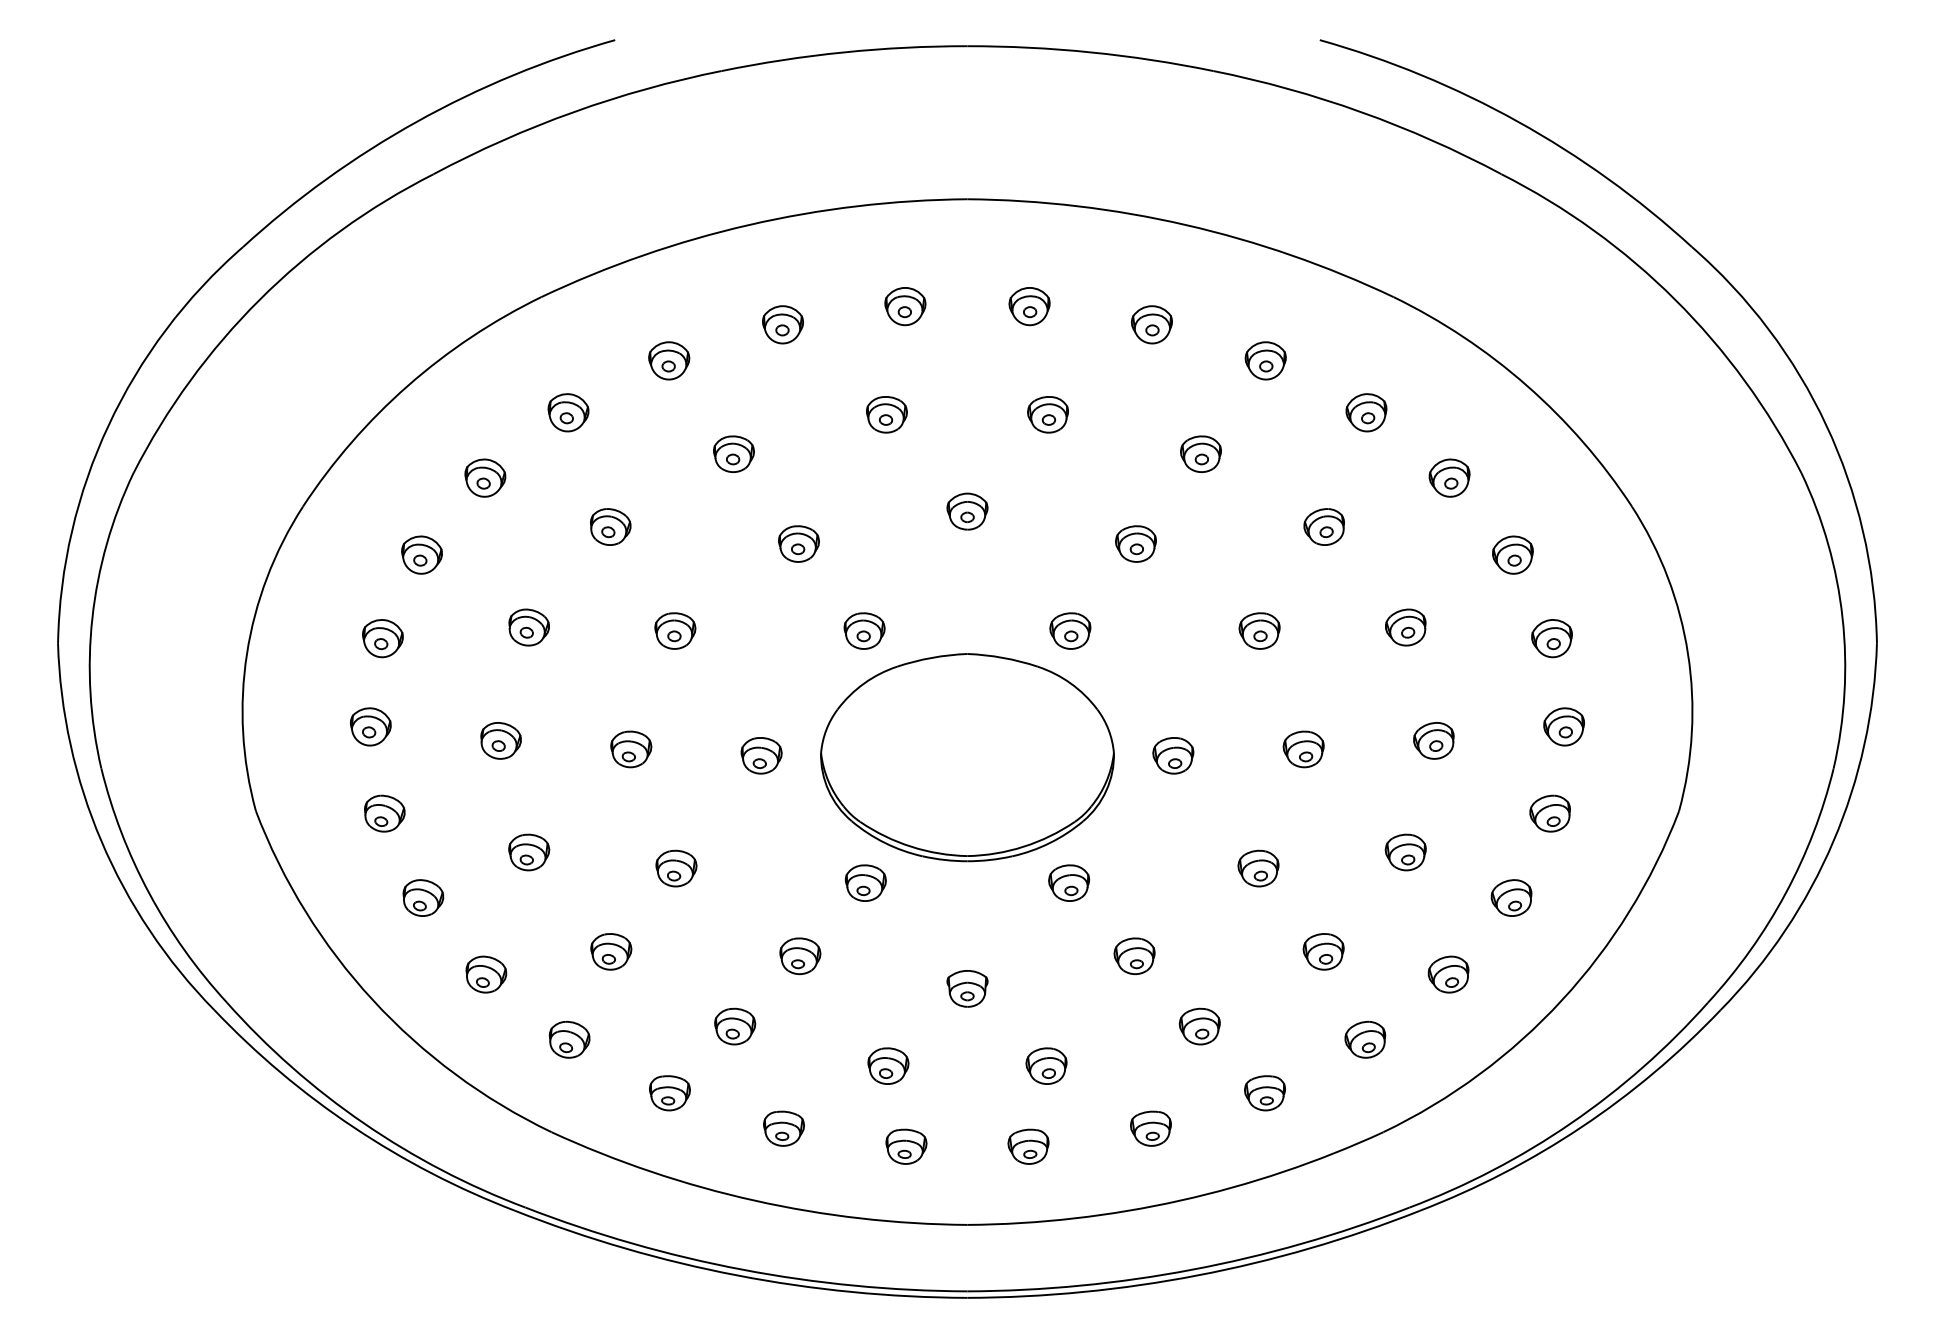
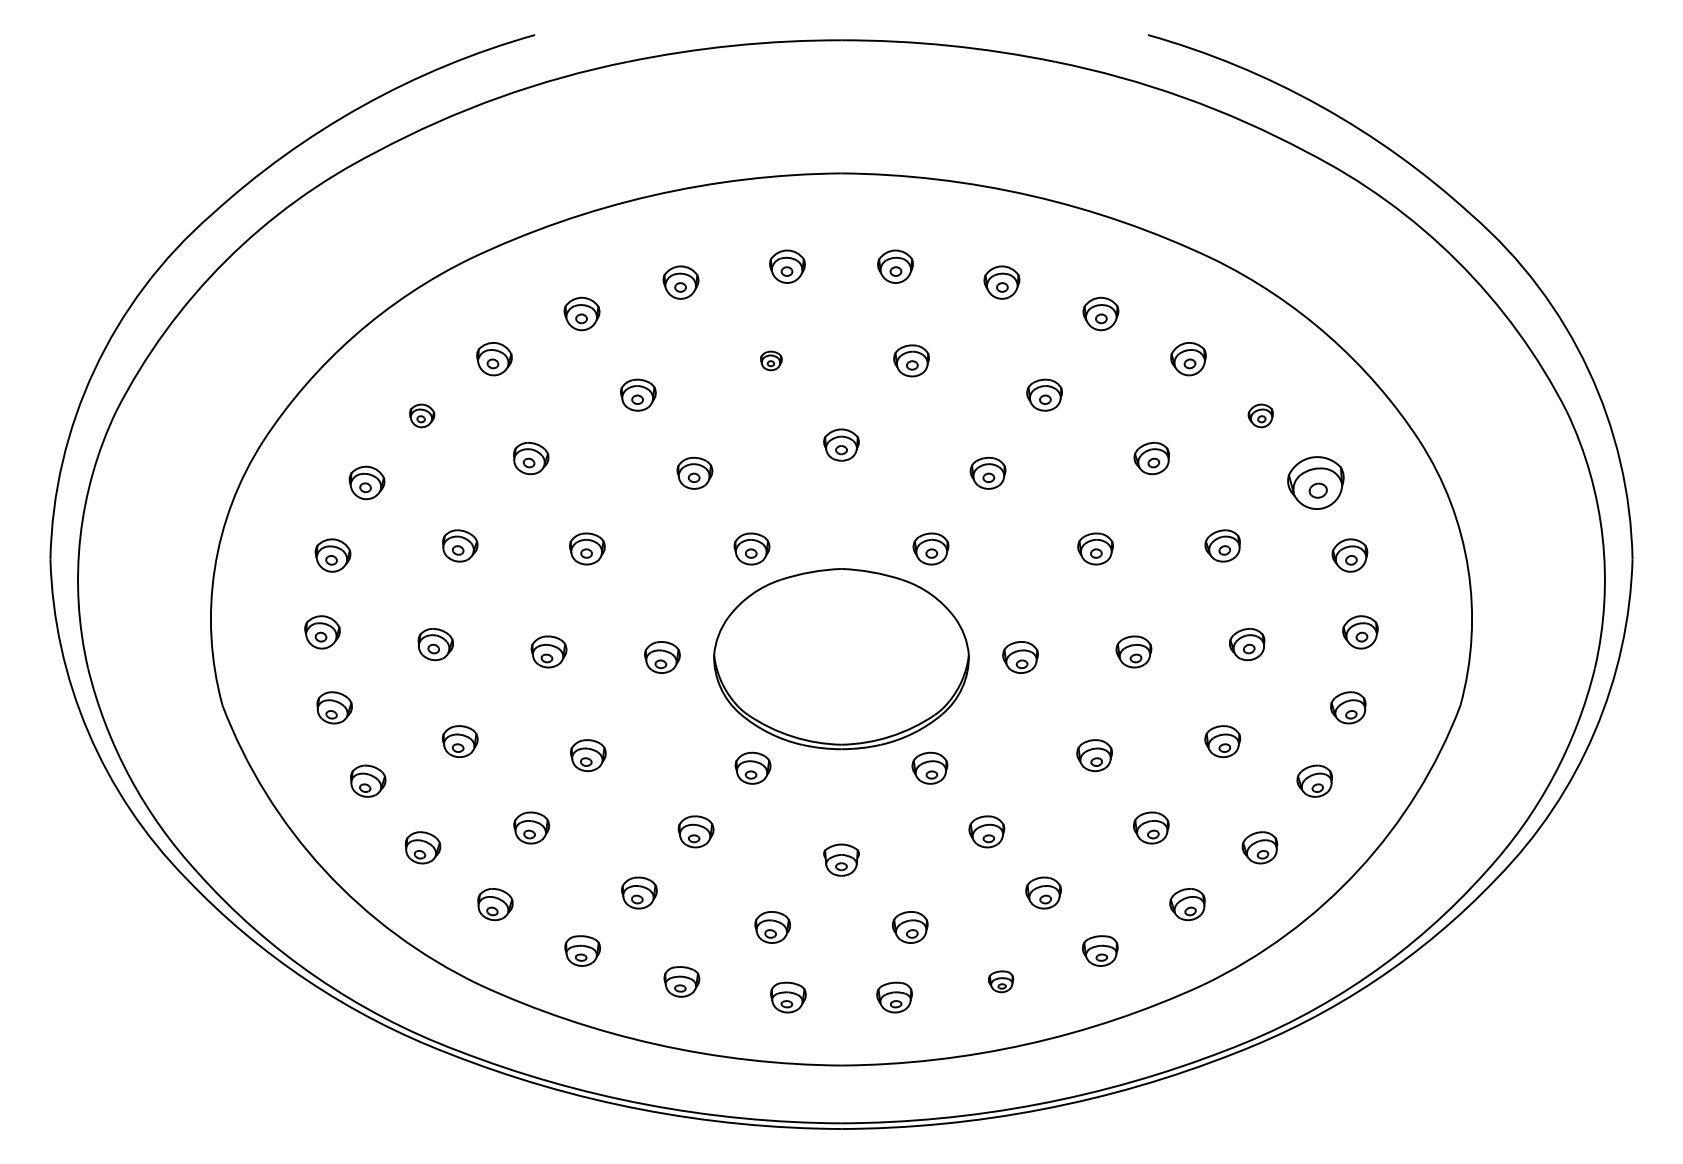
part: (886, 414) -> (771, 360), size x0.6
part: (485, 477) -> (422, 415), size x0.7
part: (1449, 477) -> (1260, 415), size x0.7
part: (1512, 554) -> (1315, 482), size x1.6
part: (1150, 1128) -> (1000, 981), size x0.7

